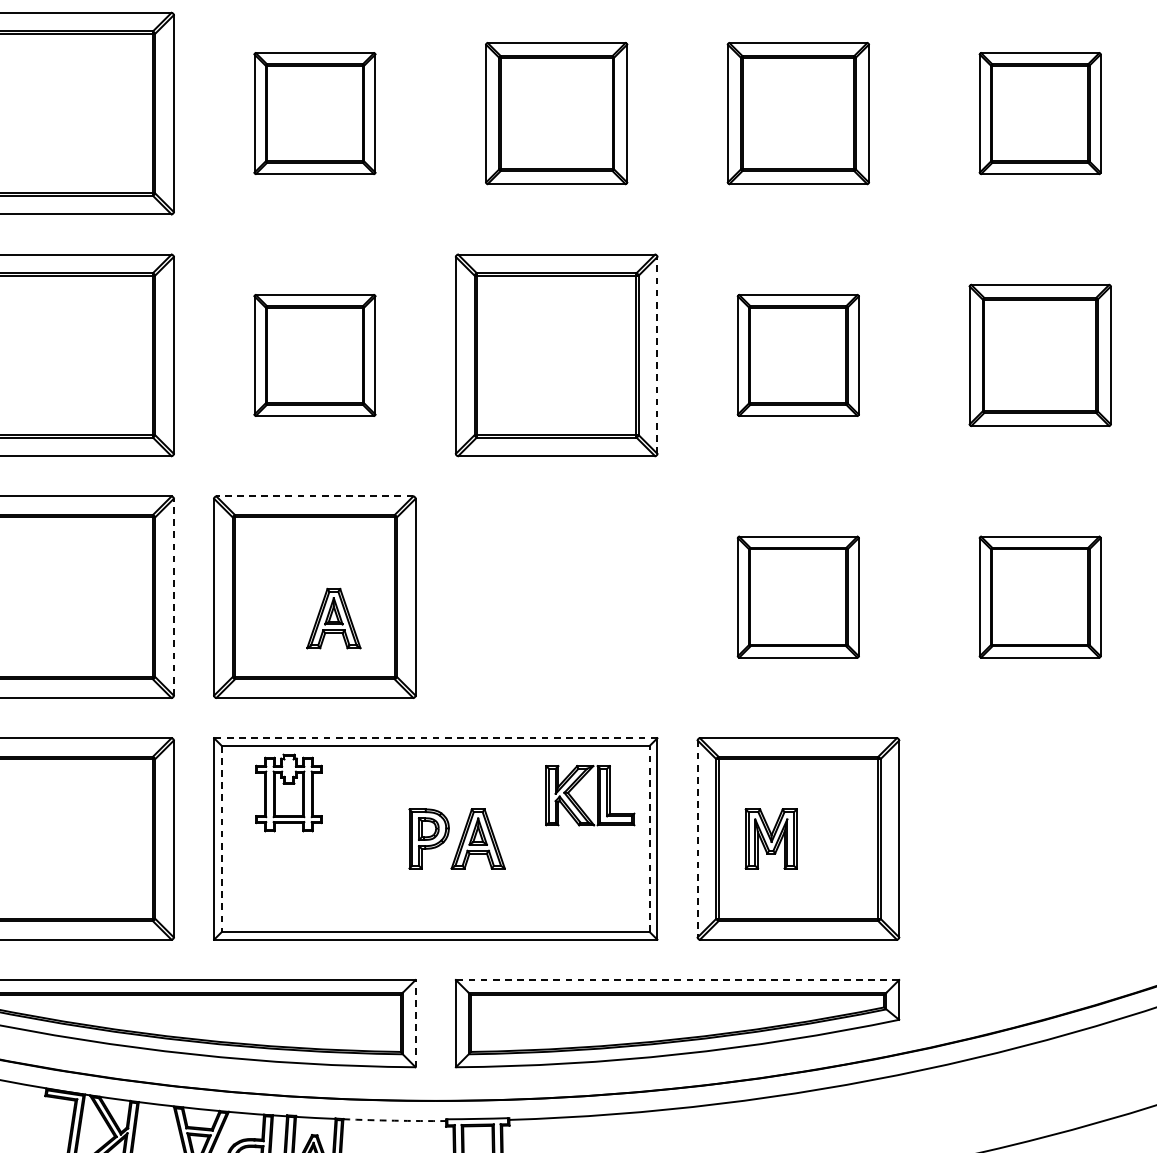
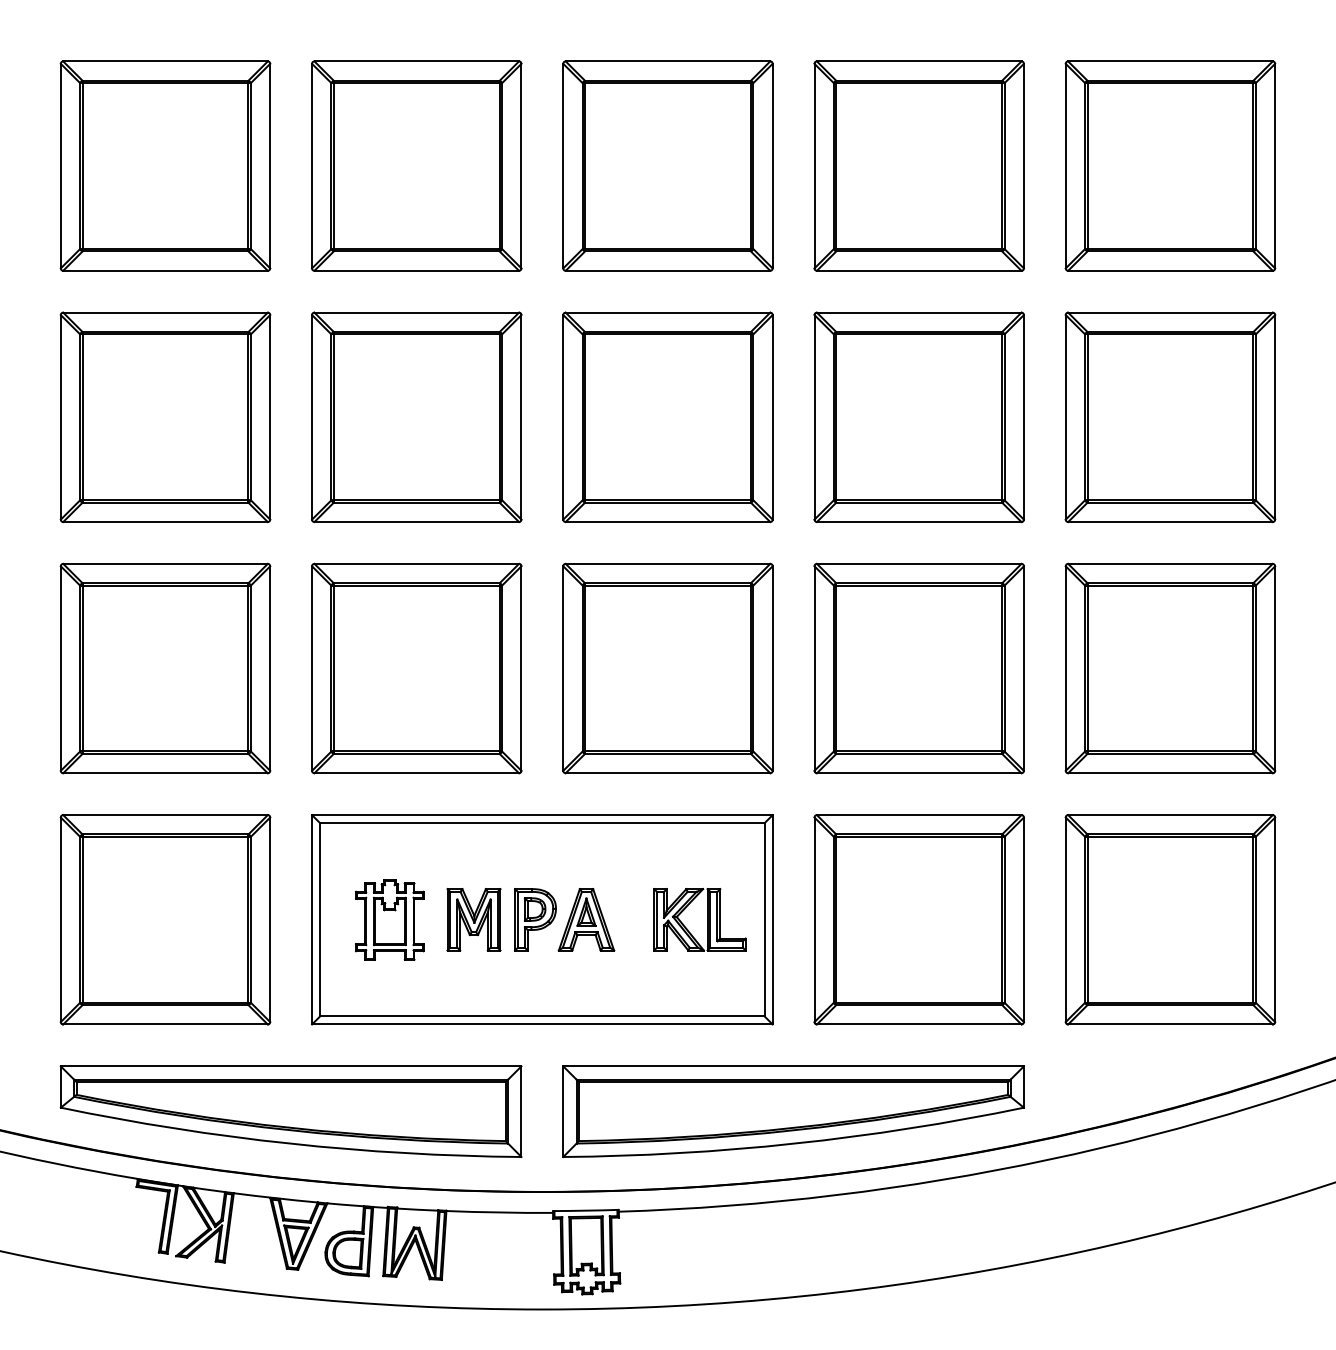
part: (314, 113) -> (416, 165), size x1.67
part: (556, 113) -> (667, 165), size x1.43
part: (797, 113) -> (918, 165), size x1.43
part: (1040, 113) -> (1170, 165), size x1.67
line: (657, 354) -> (772, 416), dashed -> solid
part: (314, 355) -> (416, 417), size x1.67
part: (797, 355) -> (918, 417), size x1.67
part: (1040, 355) -> (1170, 417), size x1.43
line: (314, 496) -> (416, 563), dashed -> solid
line: (174, 597) -> (270, 668), dashed -> solid
part: (556, 597) -> (667, 668), added
part: (797, 597) -> (918, 668), size x1.67
part: (1040, 597) -> (1170, 668), size x1.67
part: (333, 618) -> (436, 690), removed
line: (434, 738) -> (541, 815), dashed -> solid
part: (288, 792) -> (389, 919), moved
part: (597, 795) -> (707, 919), moved
line: (222, 838) -> (320, 919), dashed -> solid
line: (649, 838) -> (764, 919), dashed -> solid
part: (770, 838) -> (473, 919), moved
part: (1040, 838) -> (1170, 919), added
line: (697, 839) -> (814, 920), dashed -> solid
line: (677, 980) -> (793, 1066), dashed -> solid
line: (415, 1023) -> (521, 1111), dashed -> solid
arc: (394, 1120) -> (499, 1212), dashed -> solid

